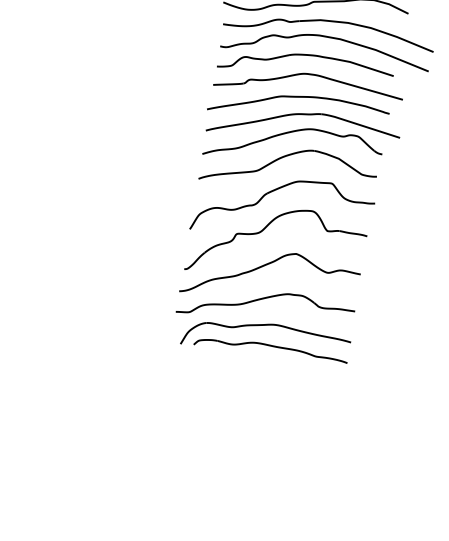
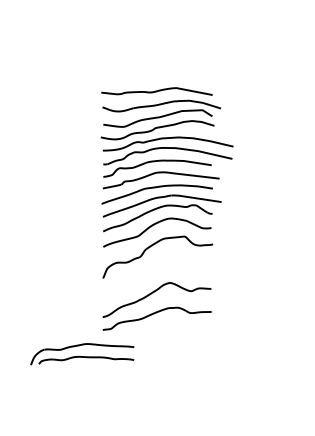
part: (264, 231) -> (148, 272), removed
part: (266, 340) -> (82, 354), moved

